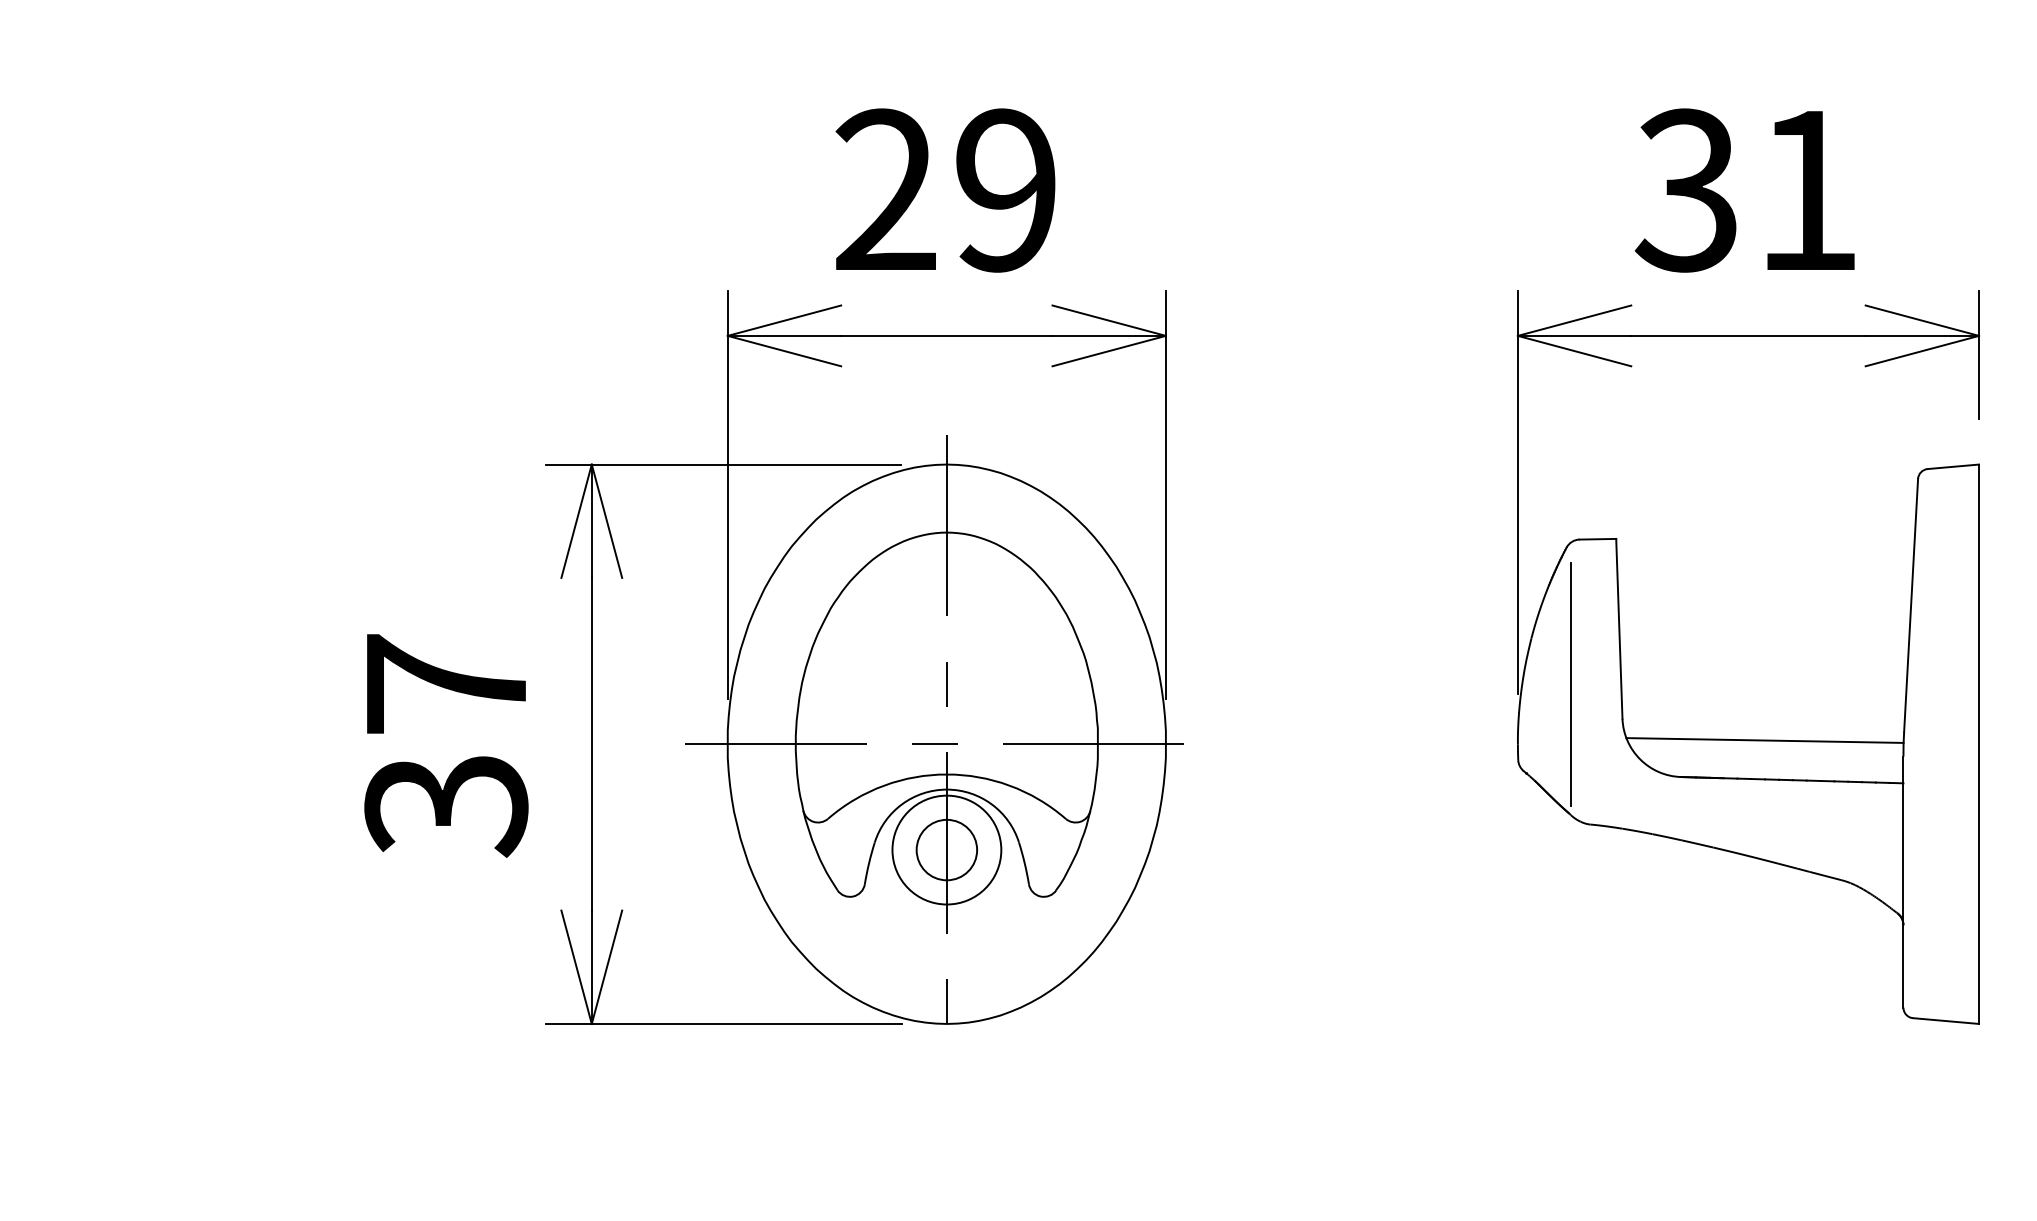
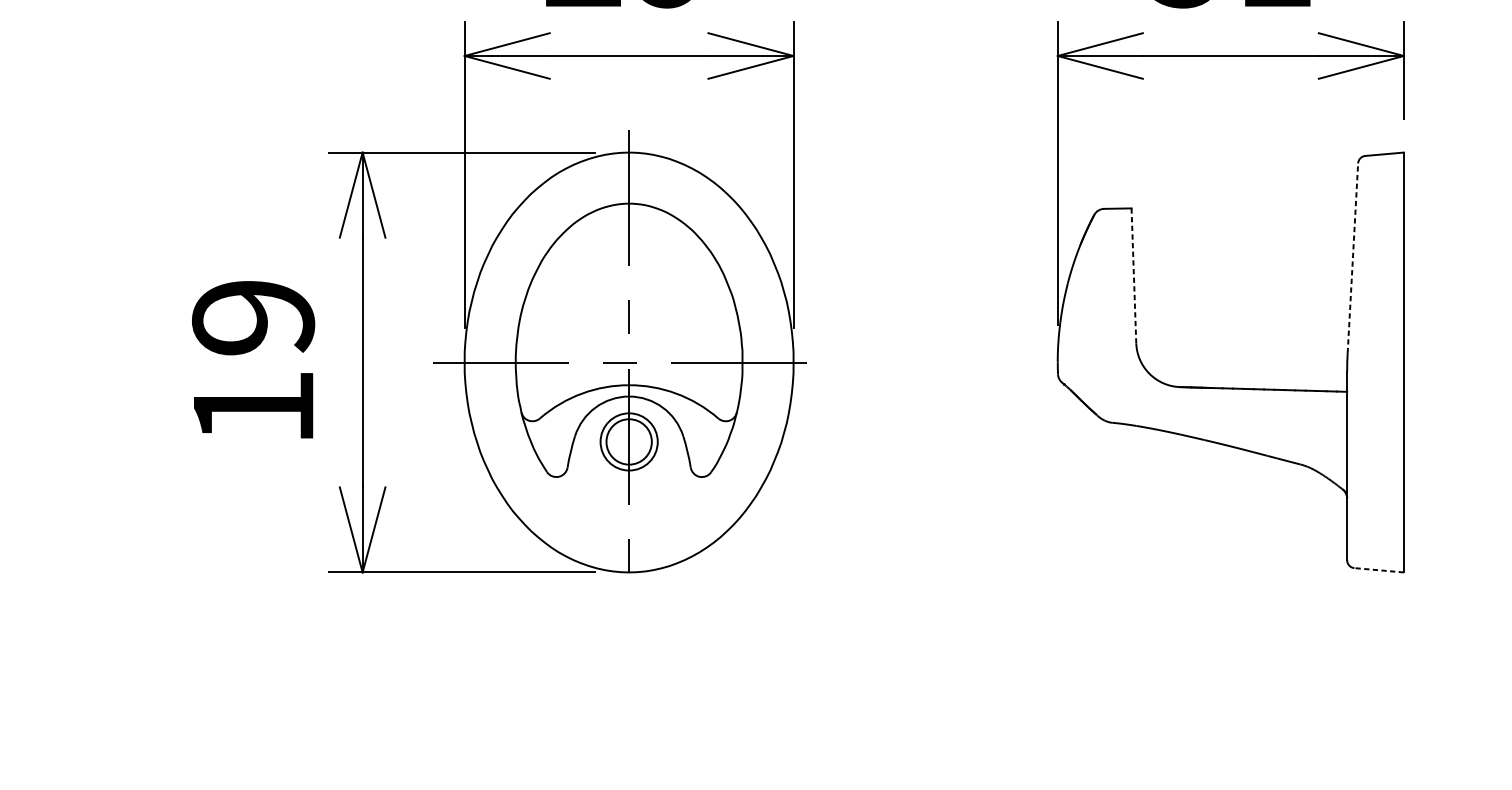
line: (1911, 605) -> (1353, 258), solid -> dashed
line: (1619, 628) -> (1134, 275), solid -> dashed
line: (1570, 683) -> (1097, 316), removed
line: (1764, 740) -> (1242, 359), removed
text: (446, 745) -> (253, 363), 37 -> 19
circle: (946, 849) -> (628, 441), size x0.7
line: (1945, 1021) -> (1378, 570), solid -> dashed

